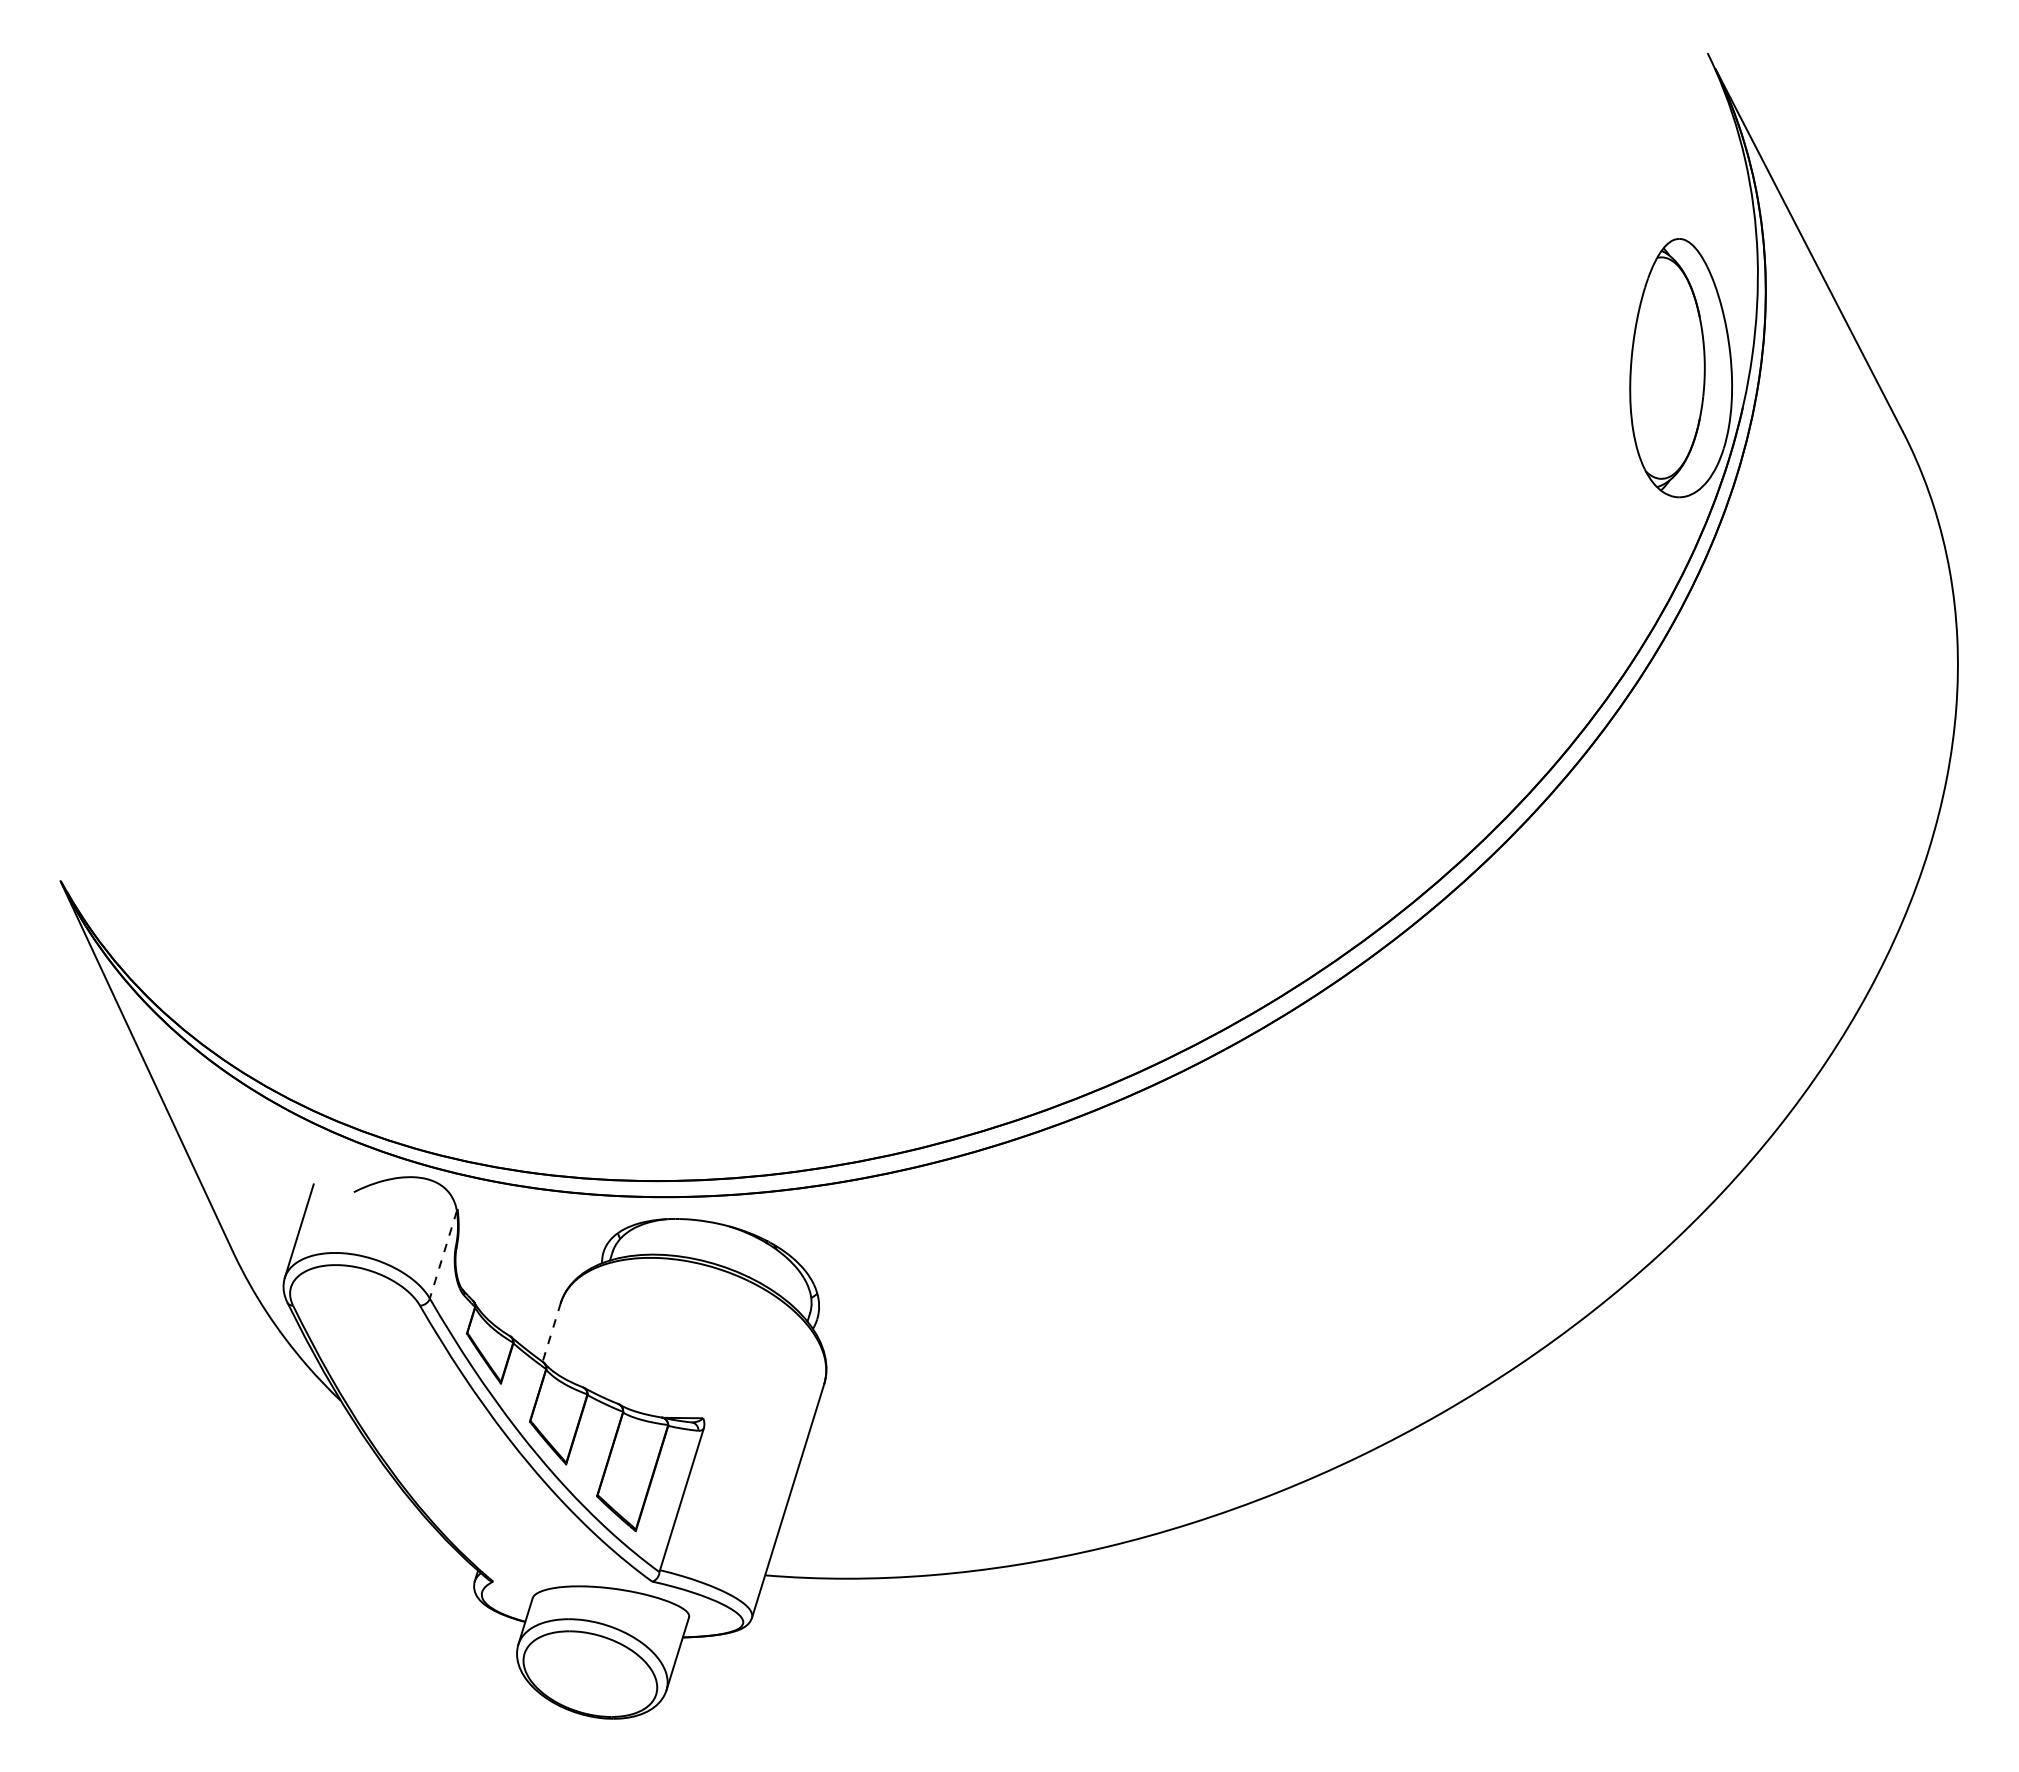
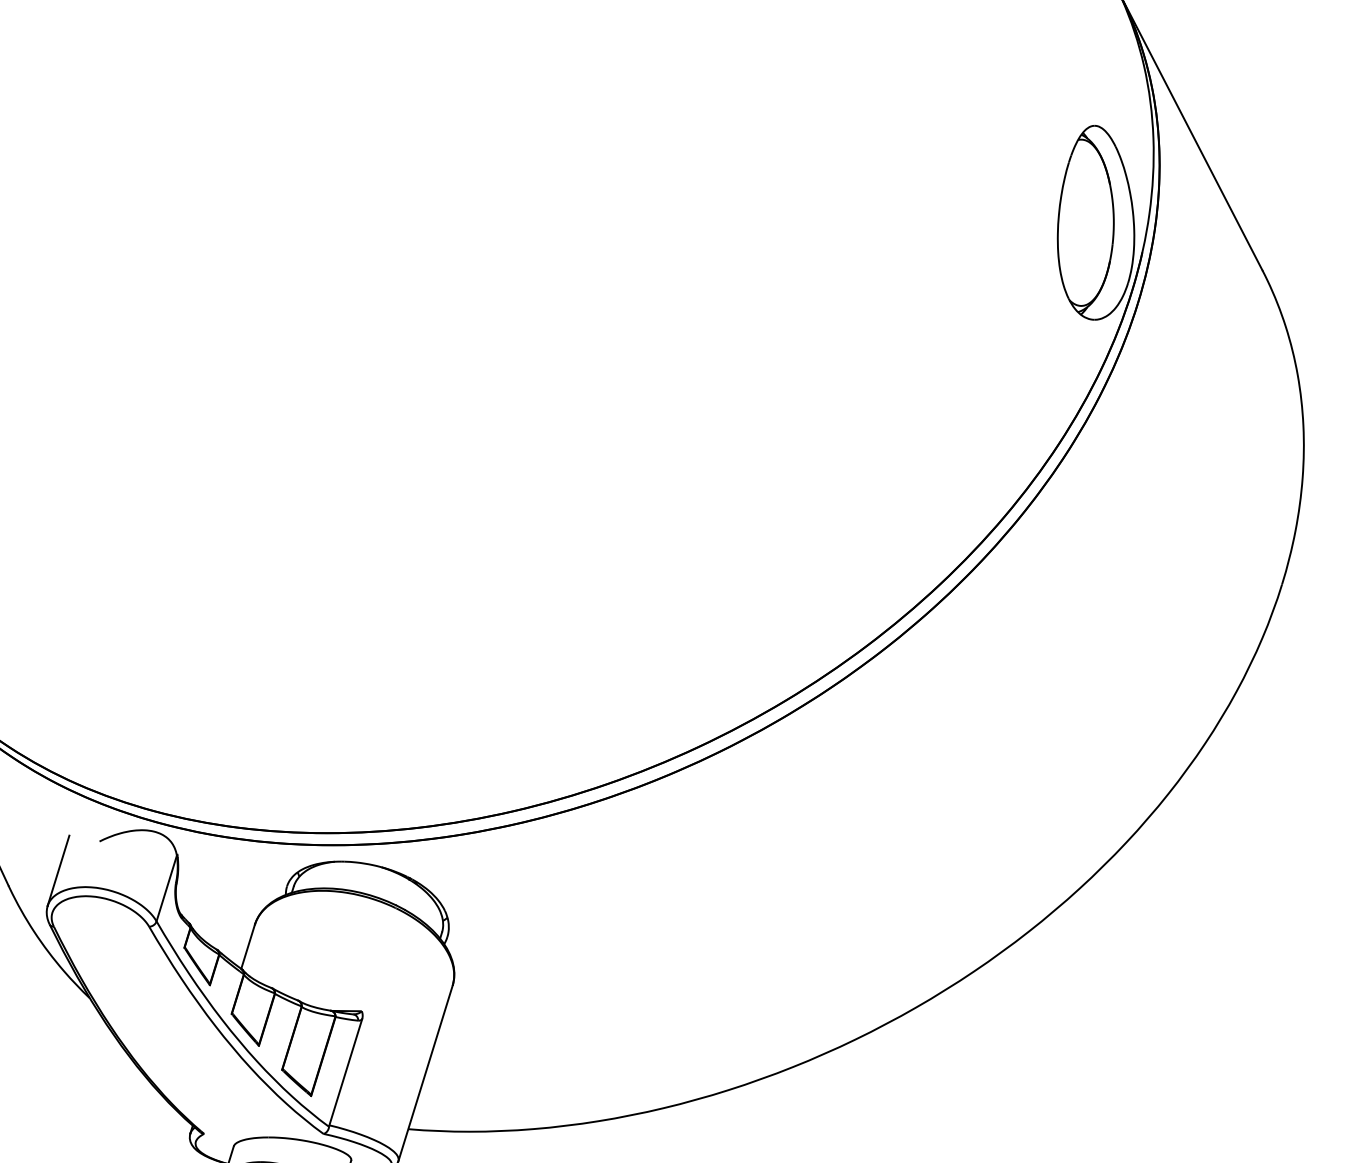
line: (443, 1254) -> (166, 888), dashed -> solid
line: (551, 1332) -> (247, 946), dashed -> solid

